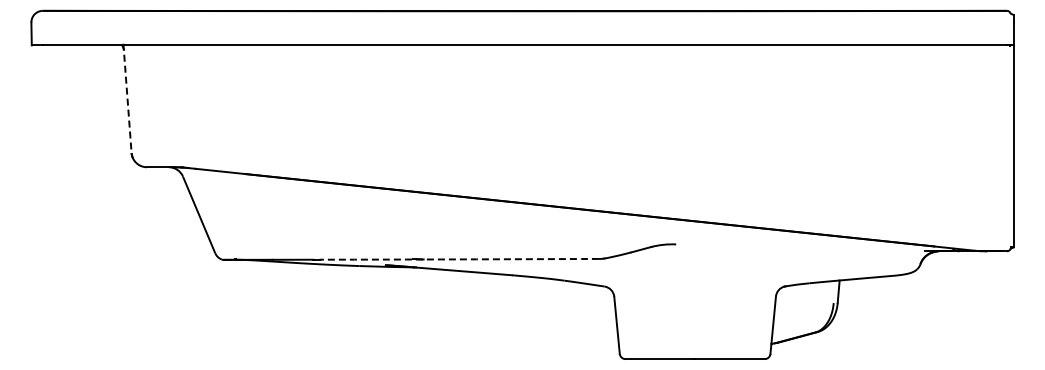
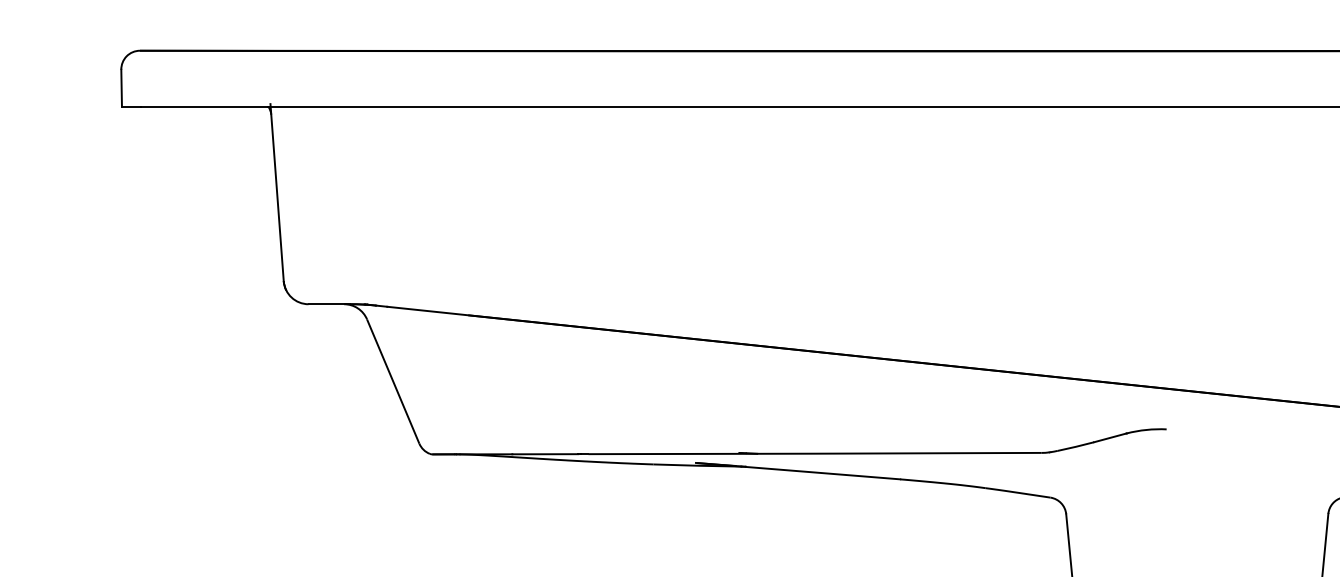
line: (127, 98) -> (277, 192), dashed -> solid
arc: (459, 259) -> (815, 453), dashed -> solid

